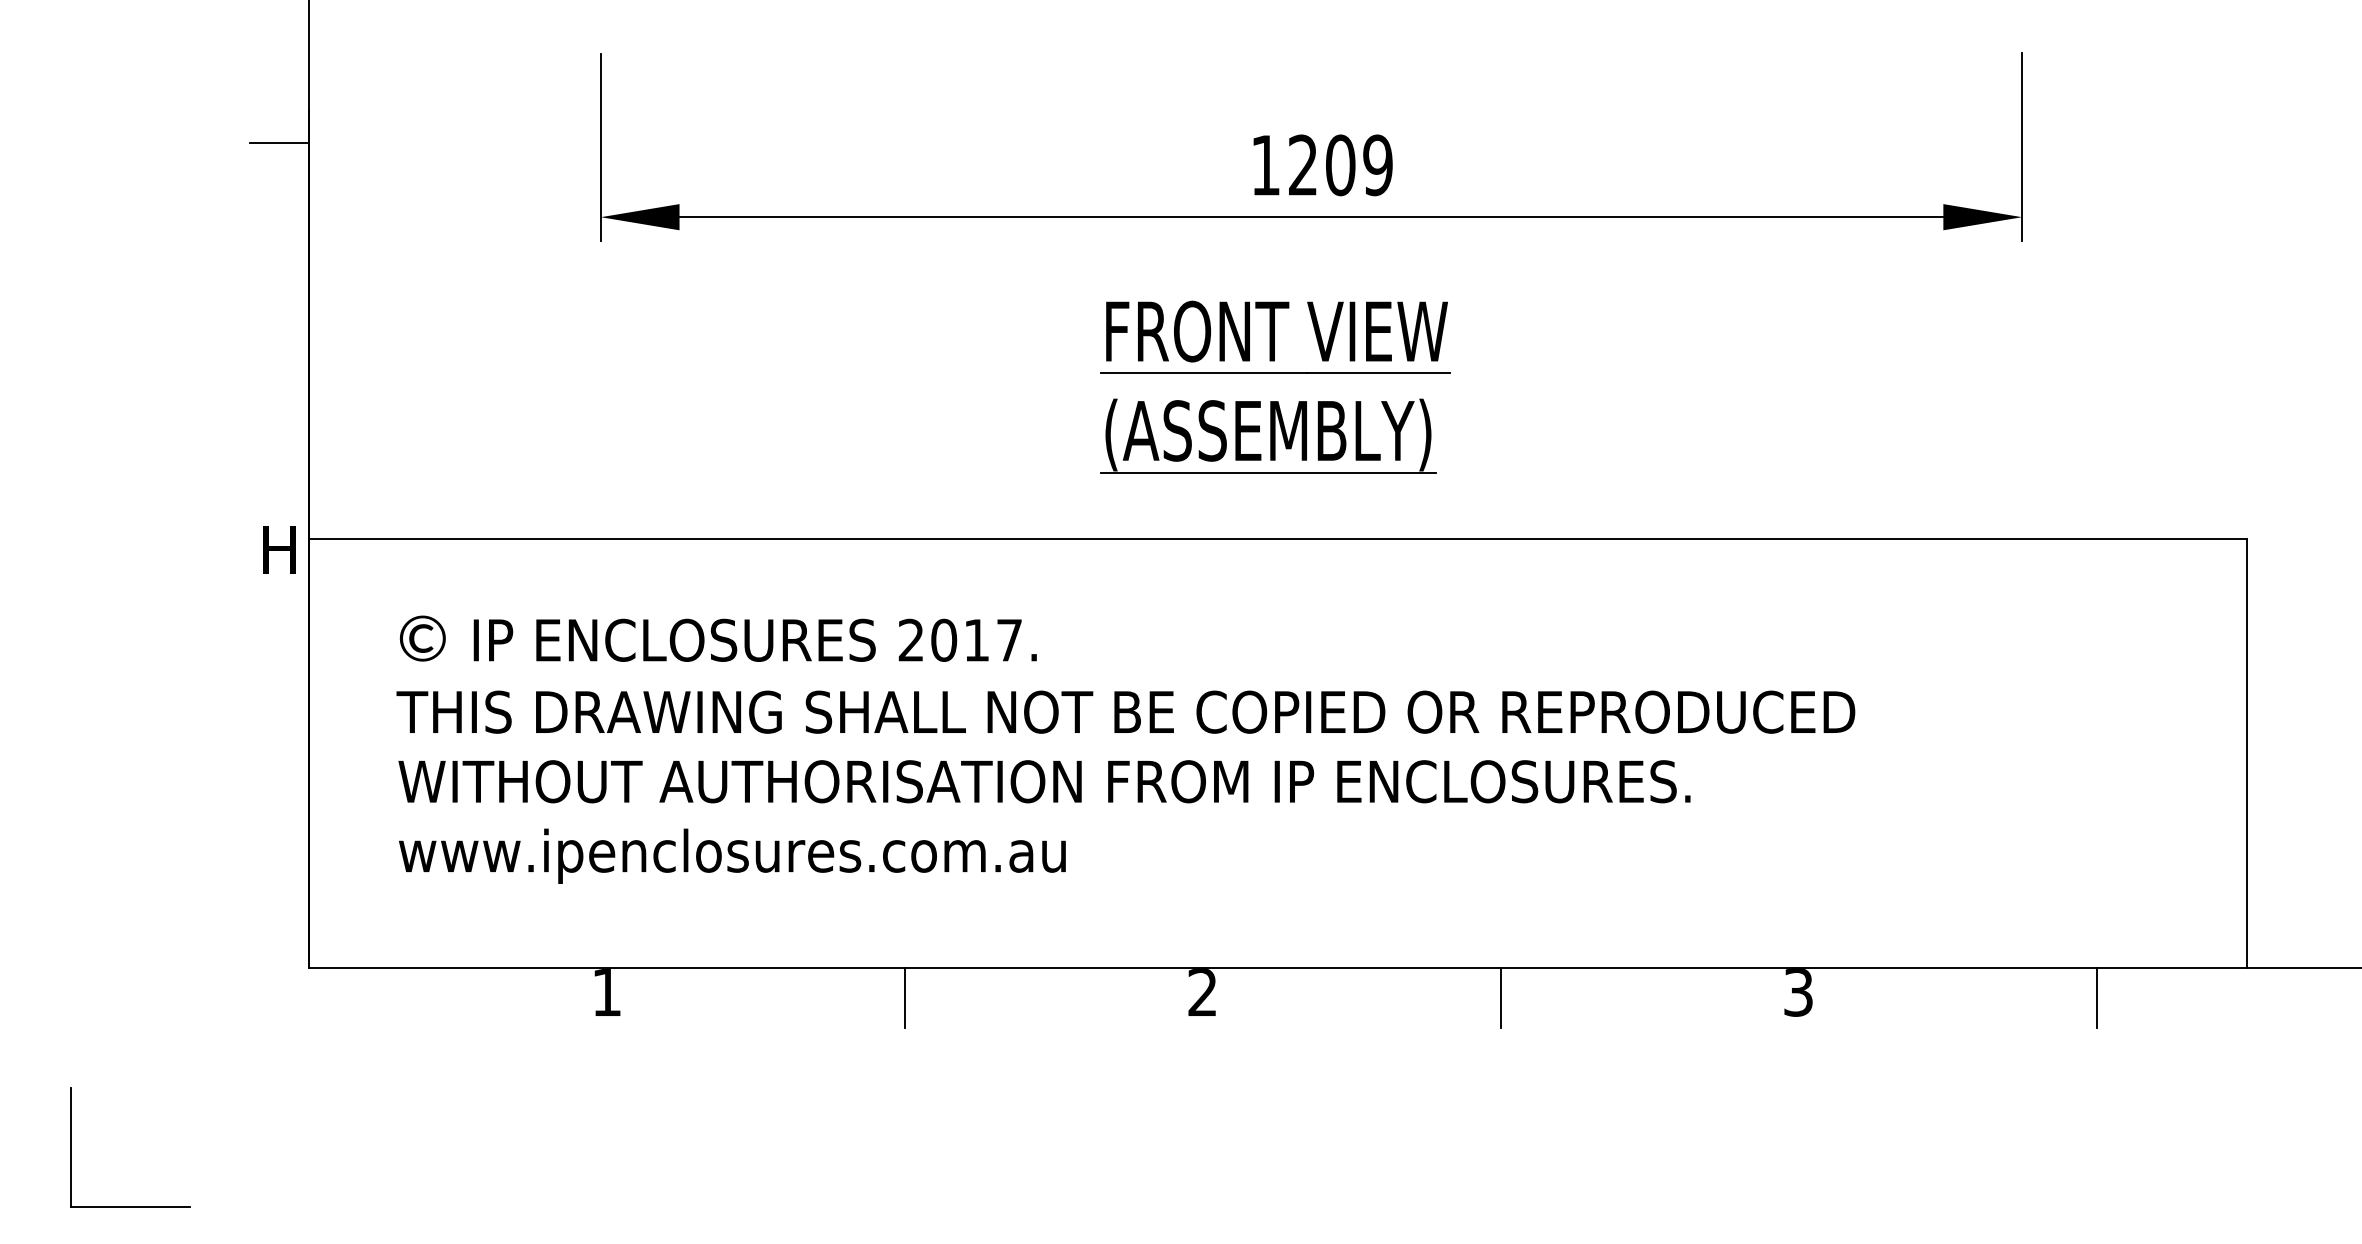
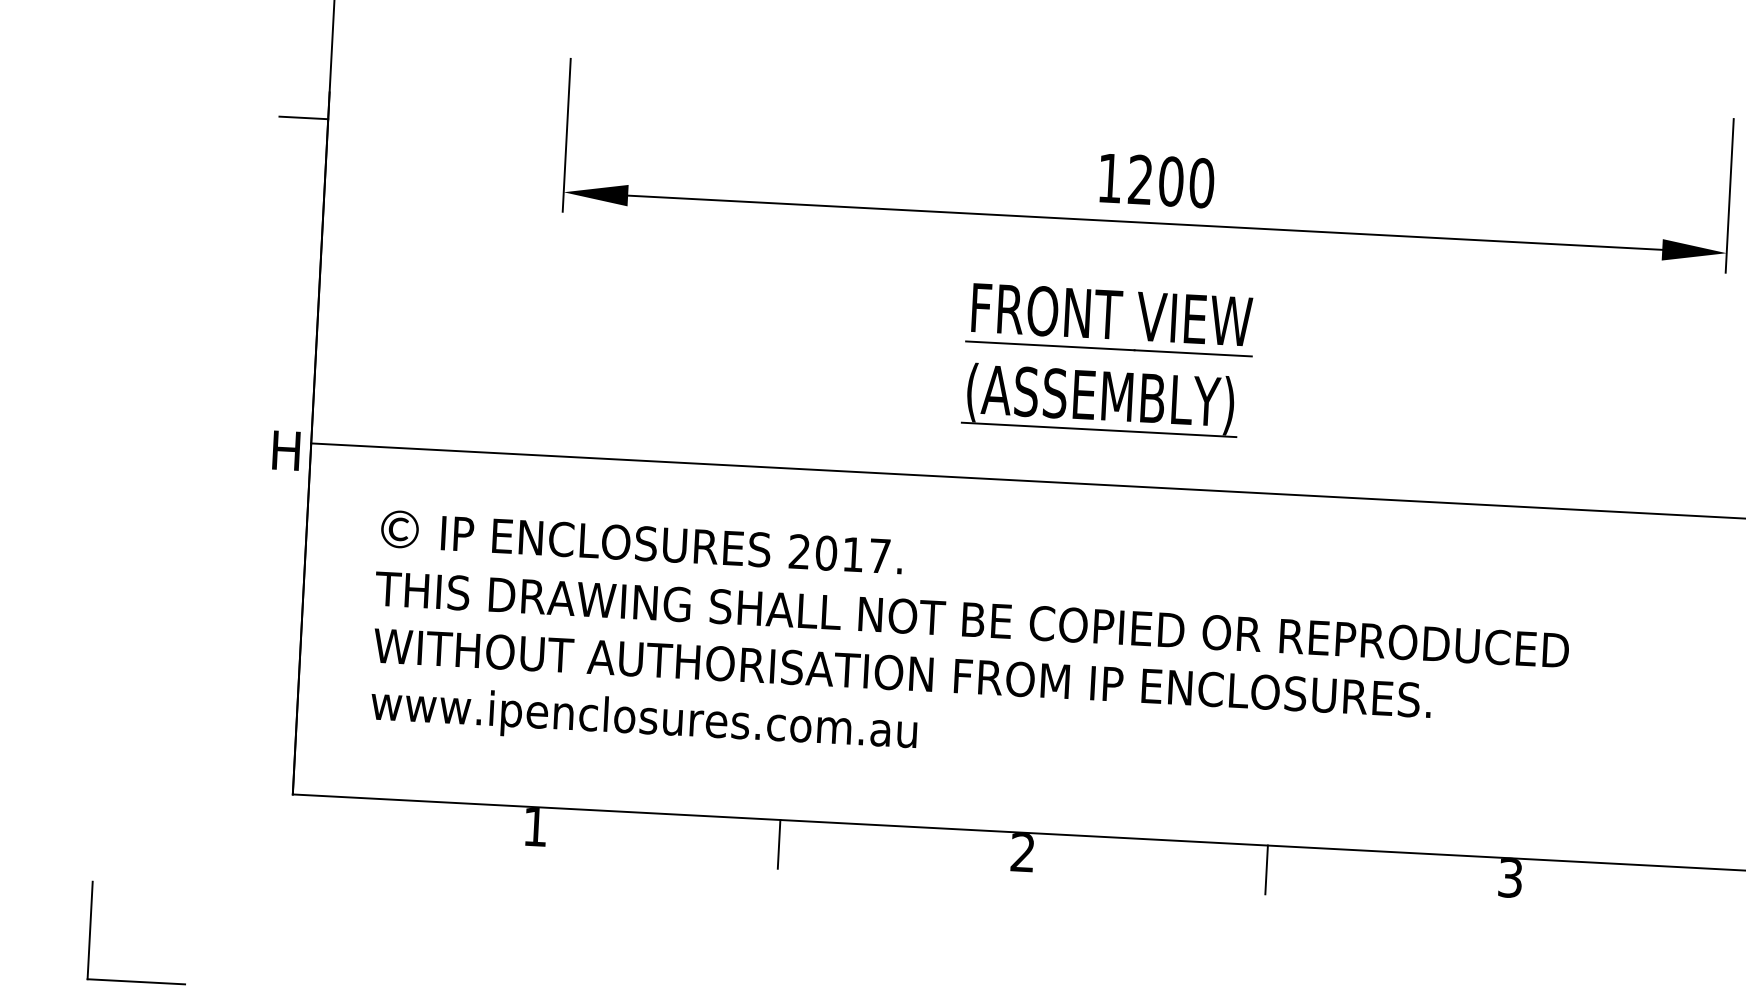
text: (1377, 165) -> (1201, 183), 1209 -> 1200

